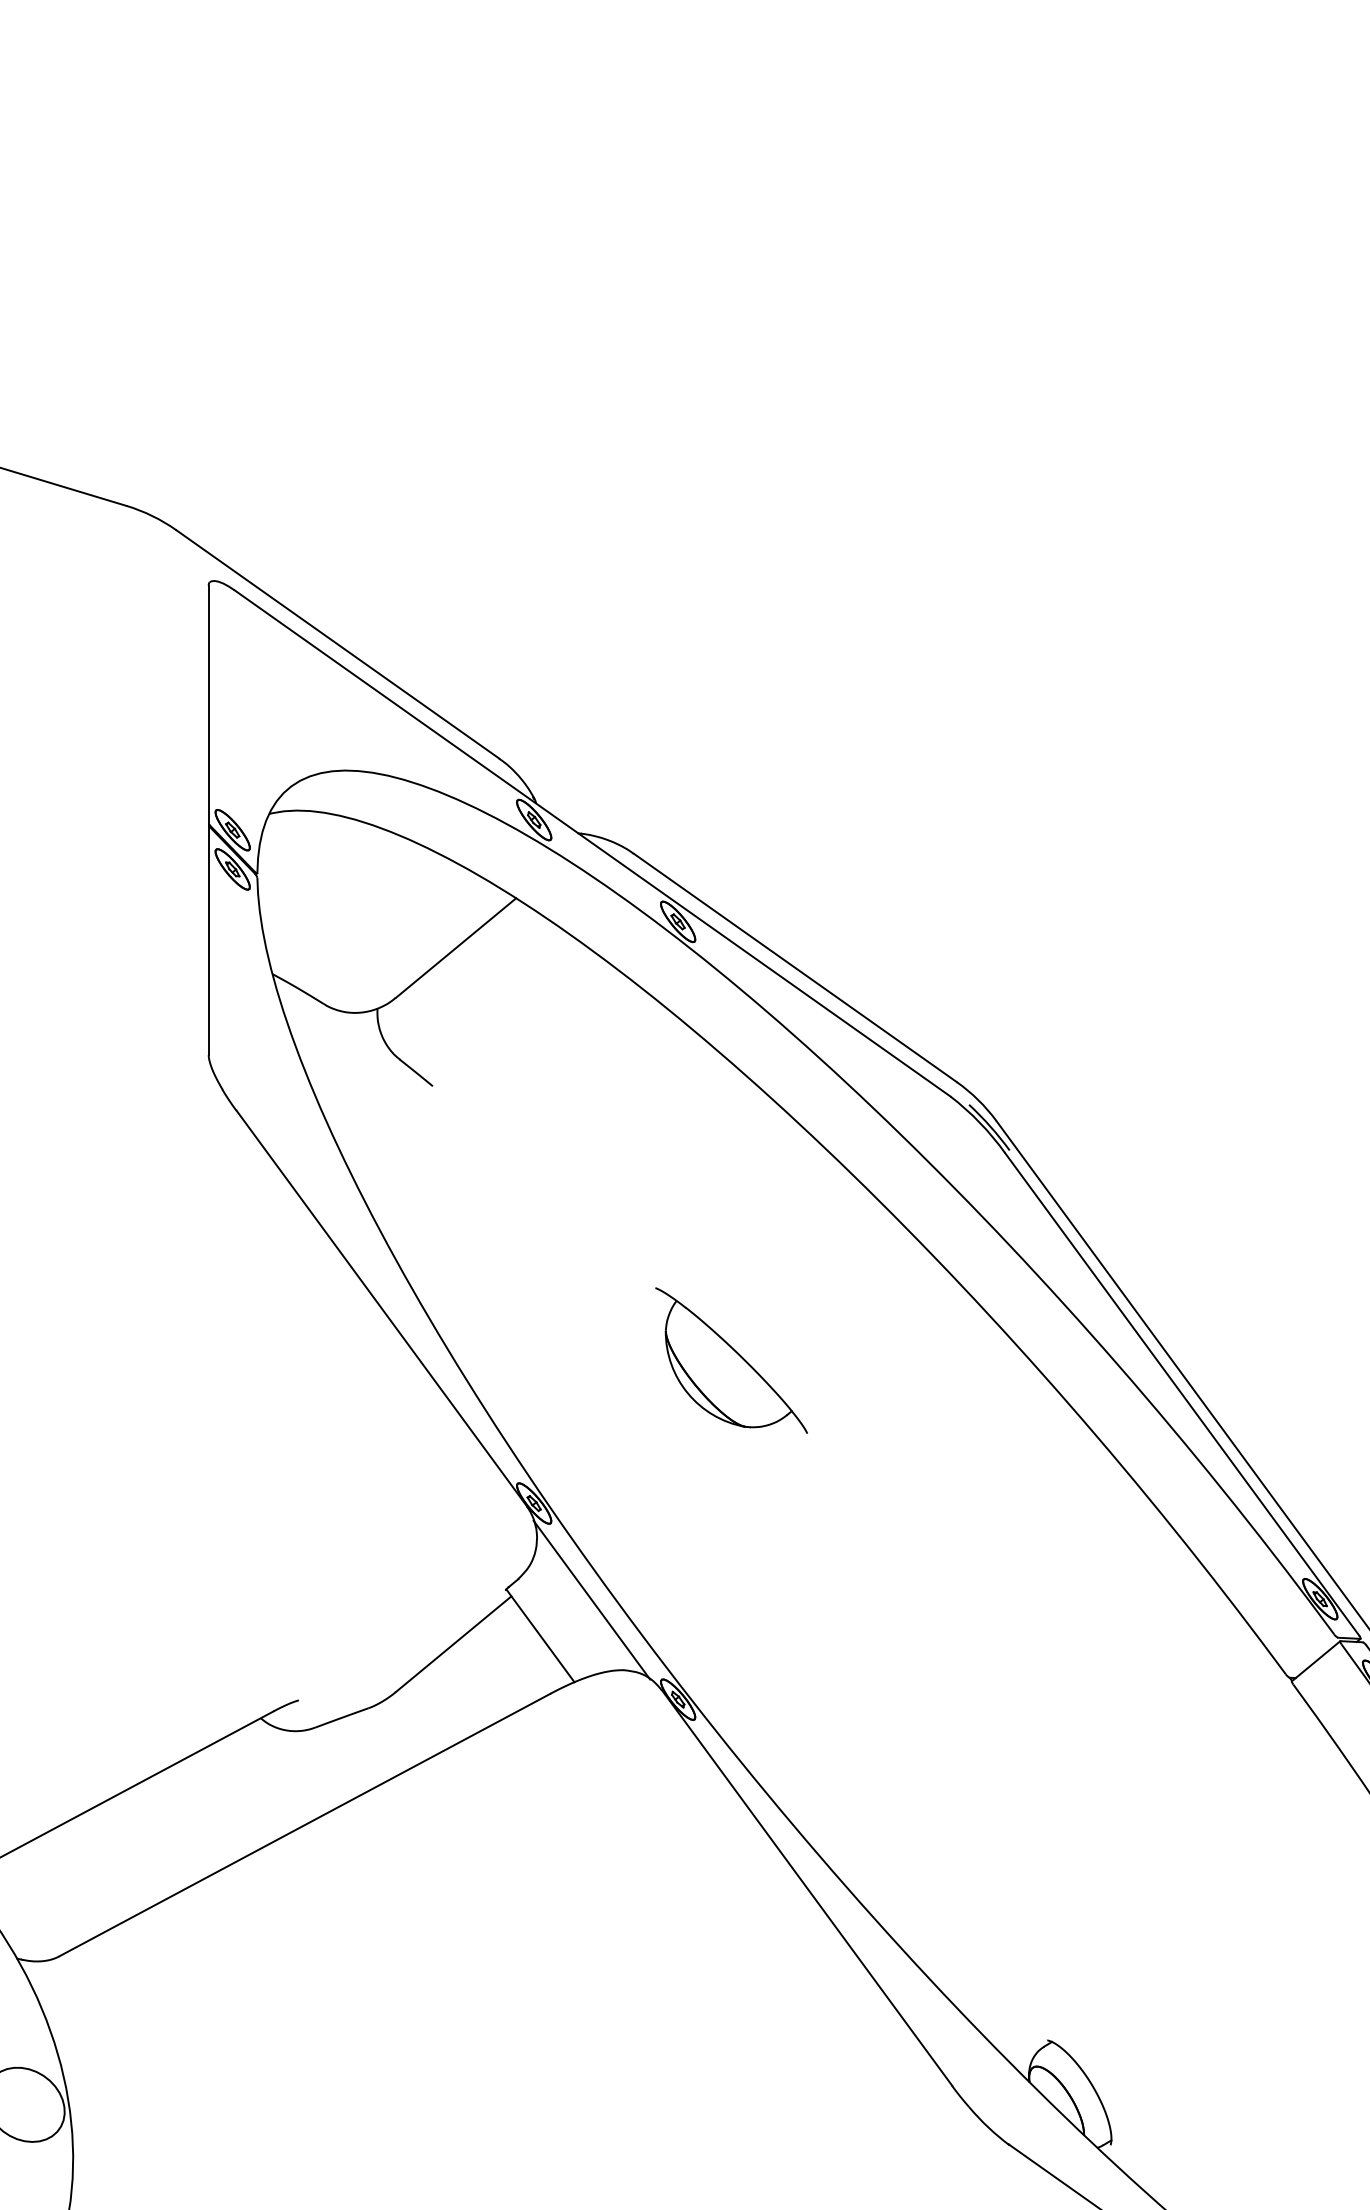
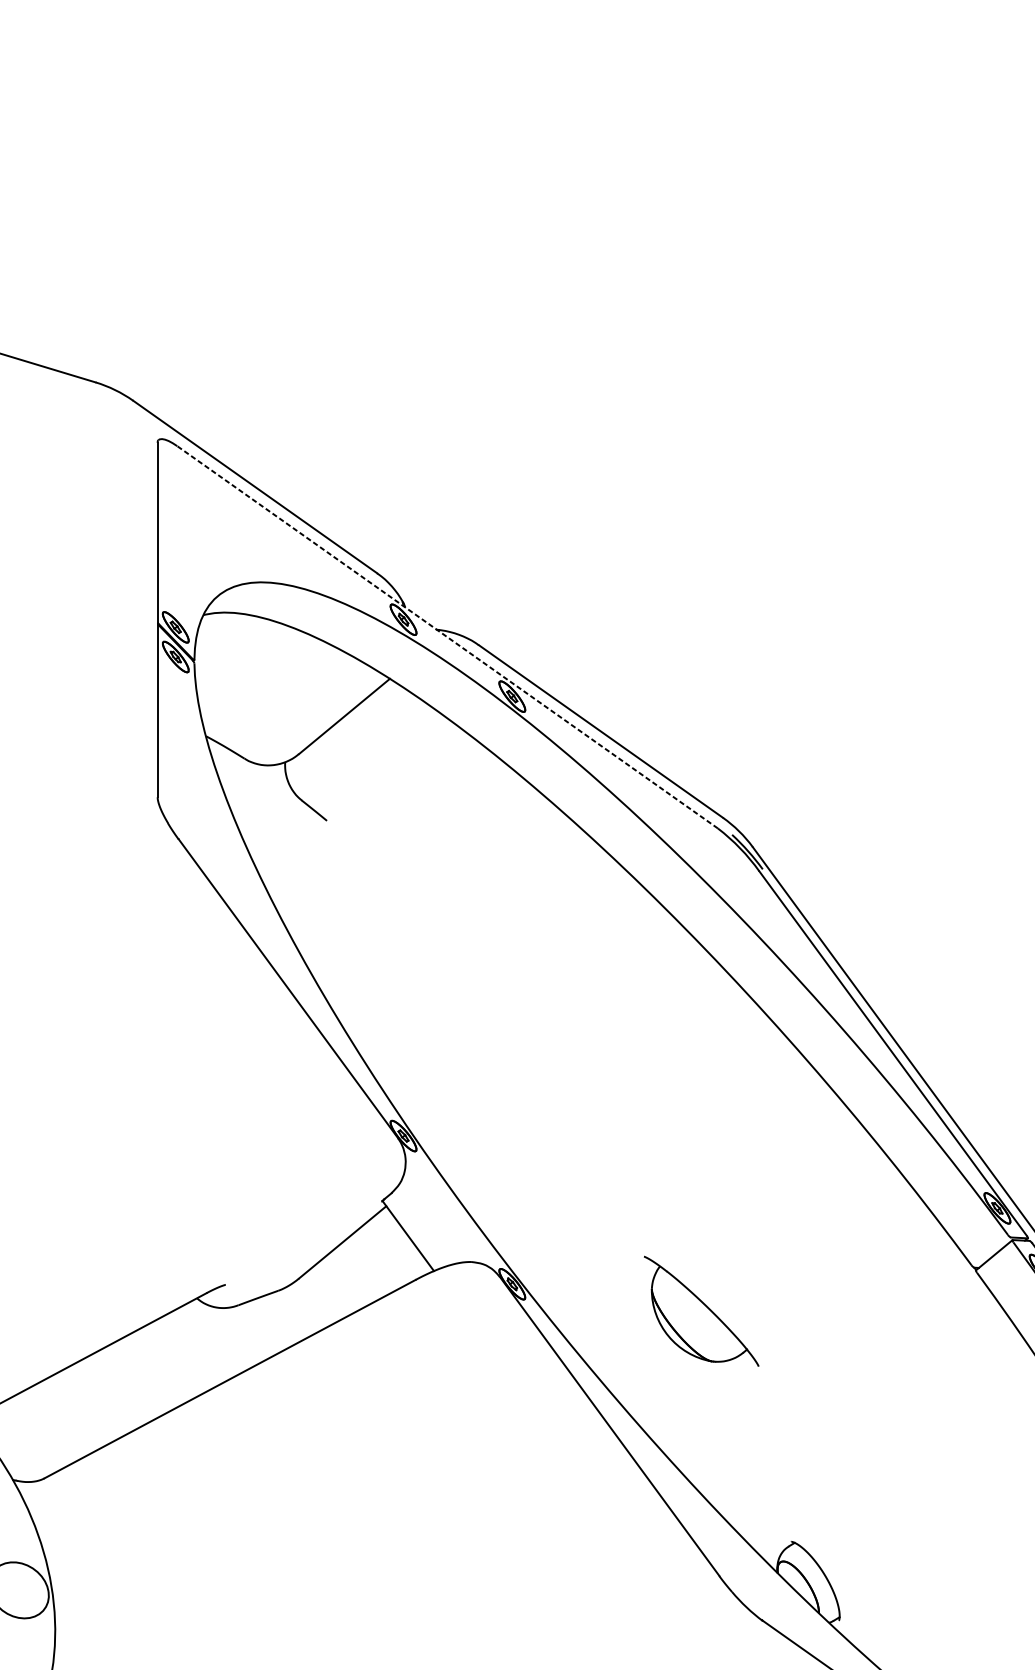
line: (592, 843) -> (447, 637), solid -> dashed
part: (731, 1360) -> (701, 1311), moved
line: (591, 1599) -> (446, 1208), removed

